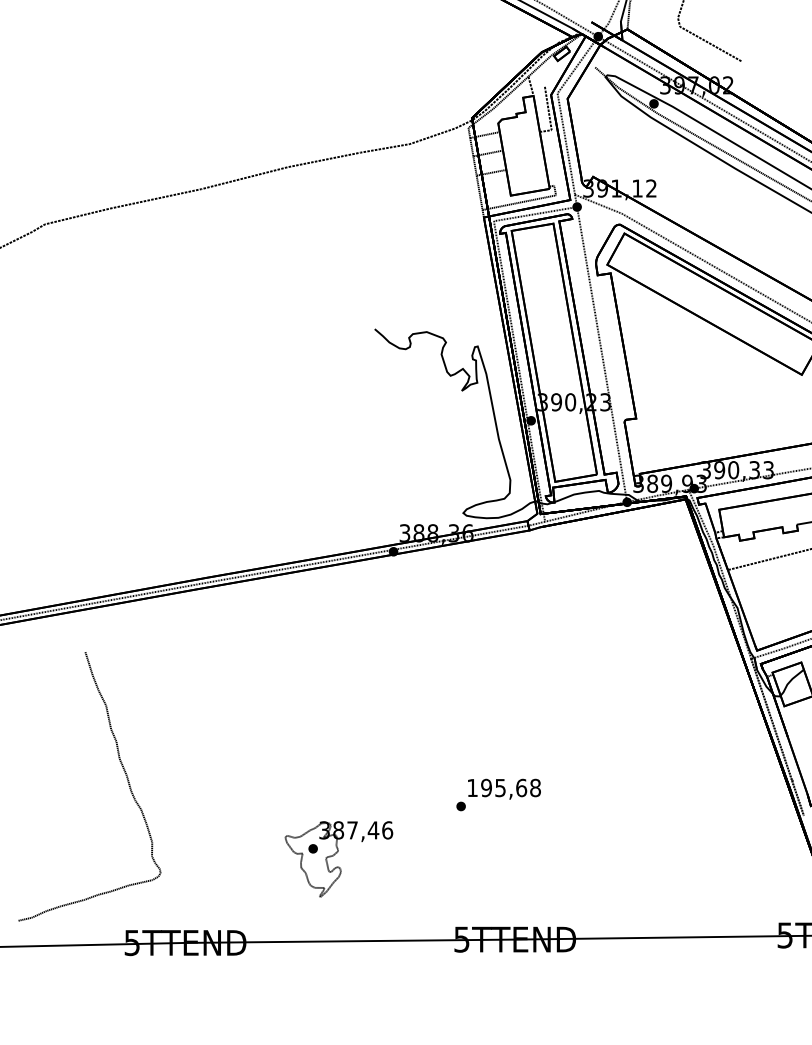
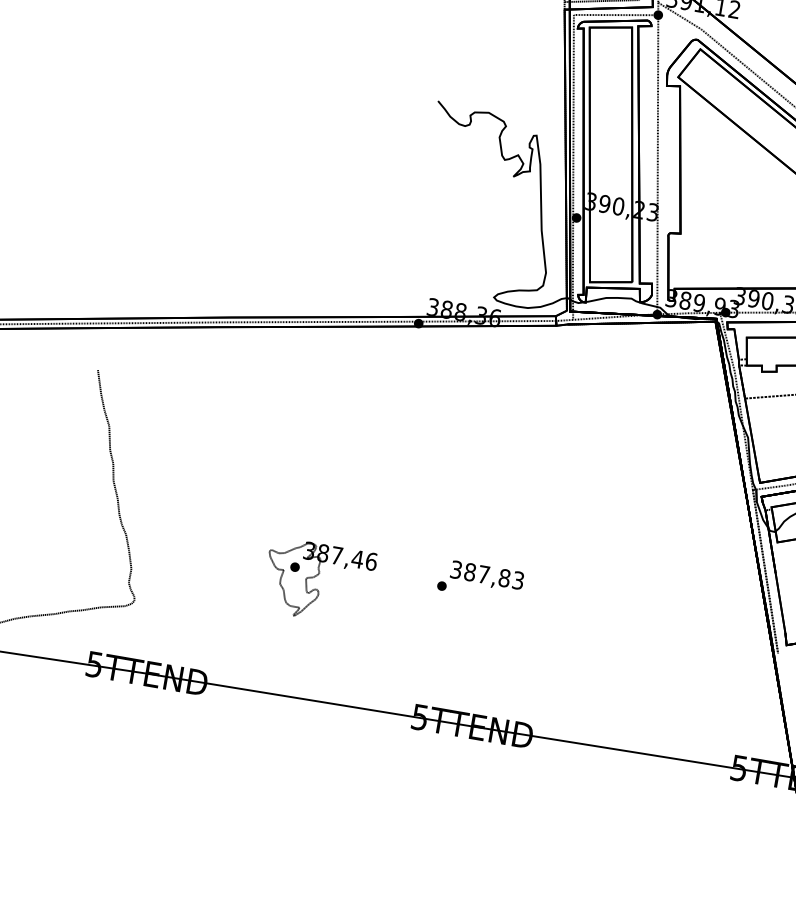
text: (503, 787) -> (486, 574), 195,68 -> 387,83
part: (338, 859) -> (318, 582), moved

